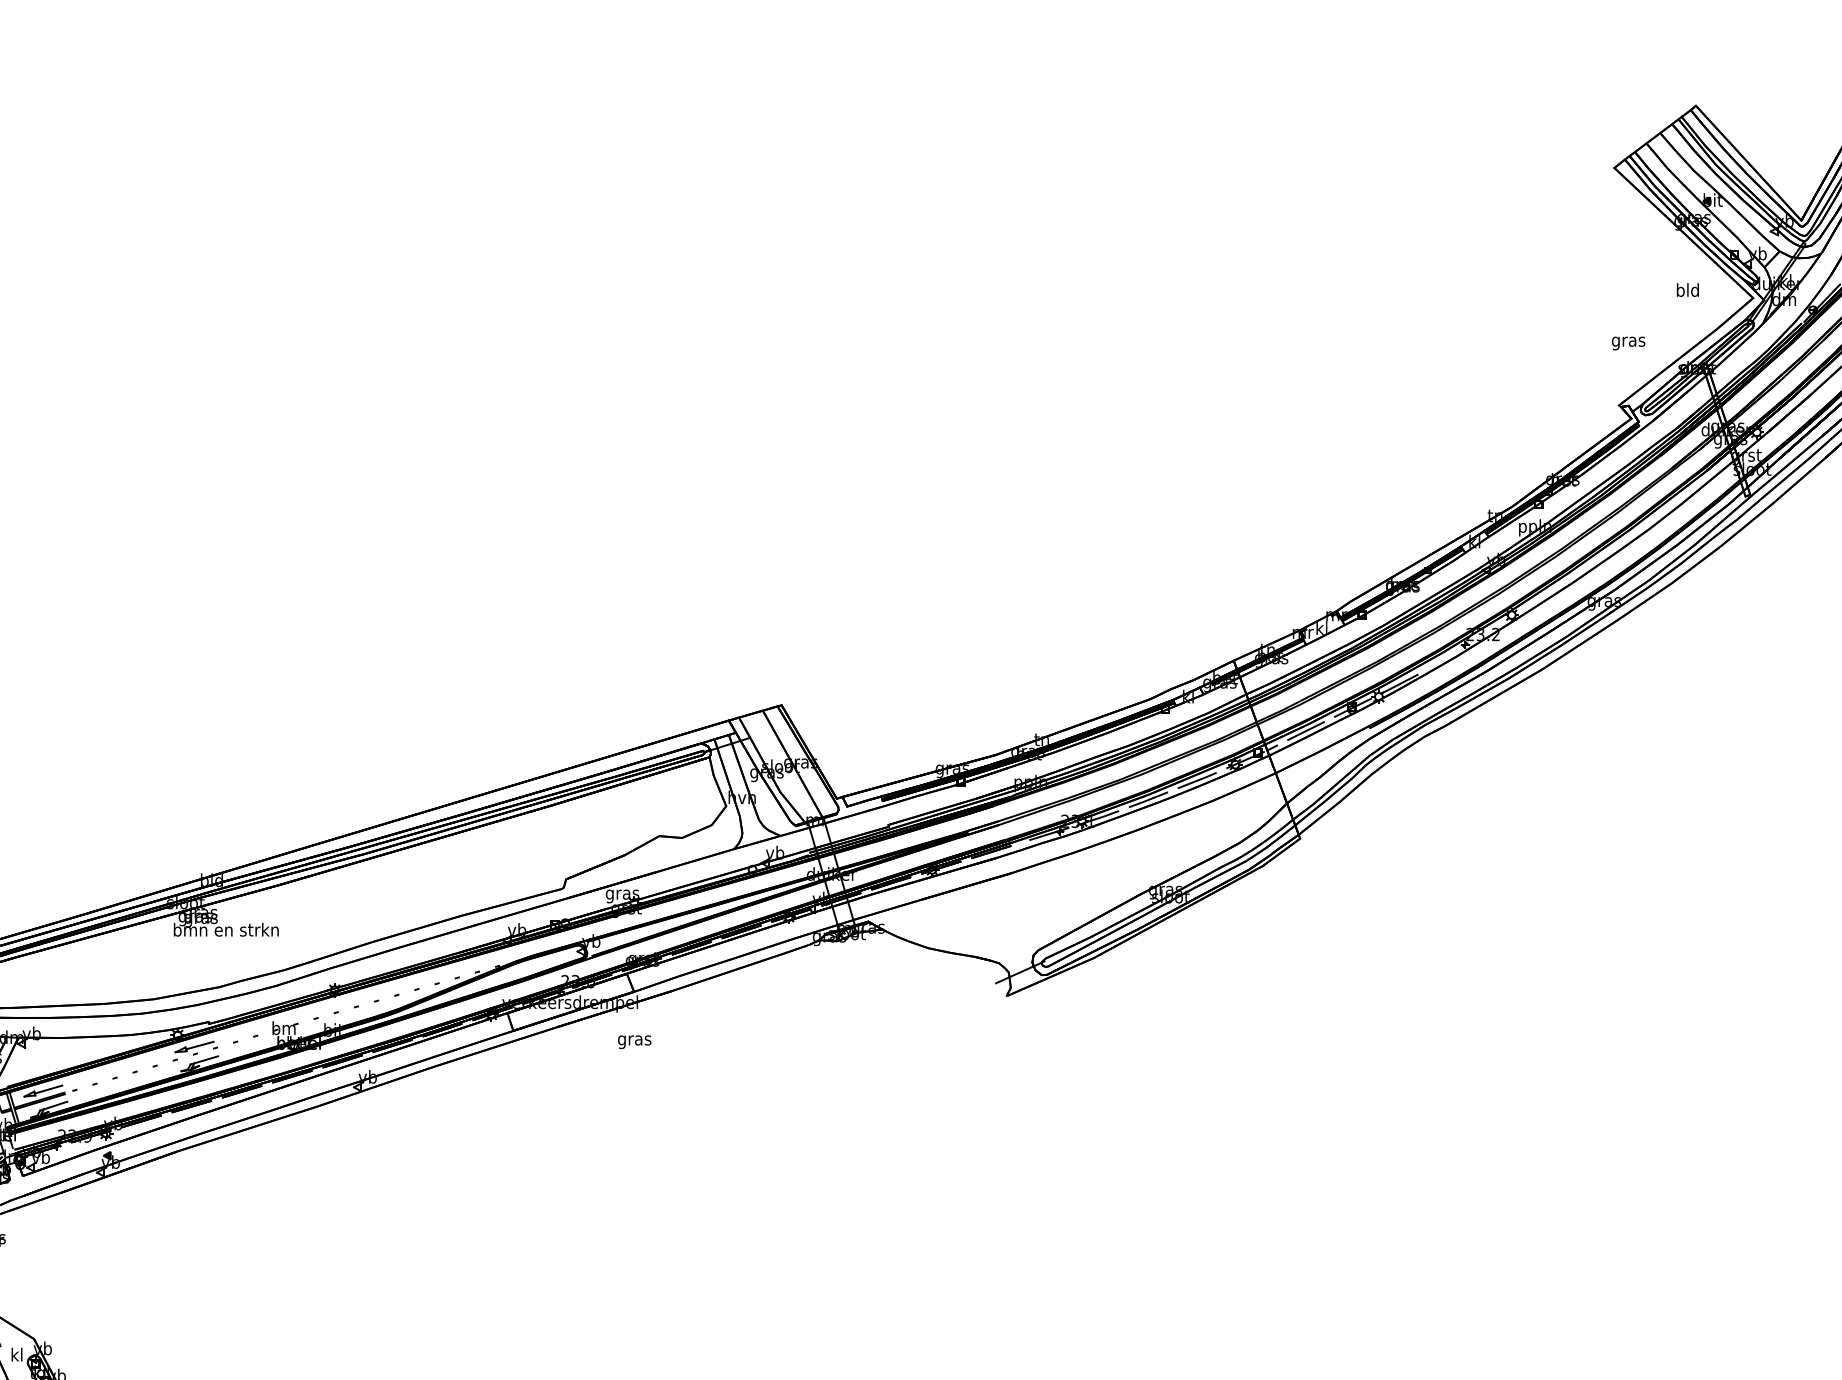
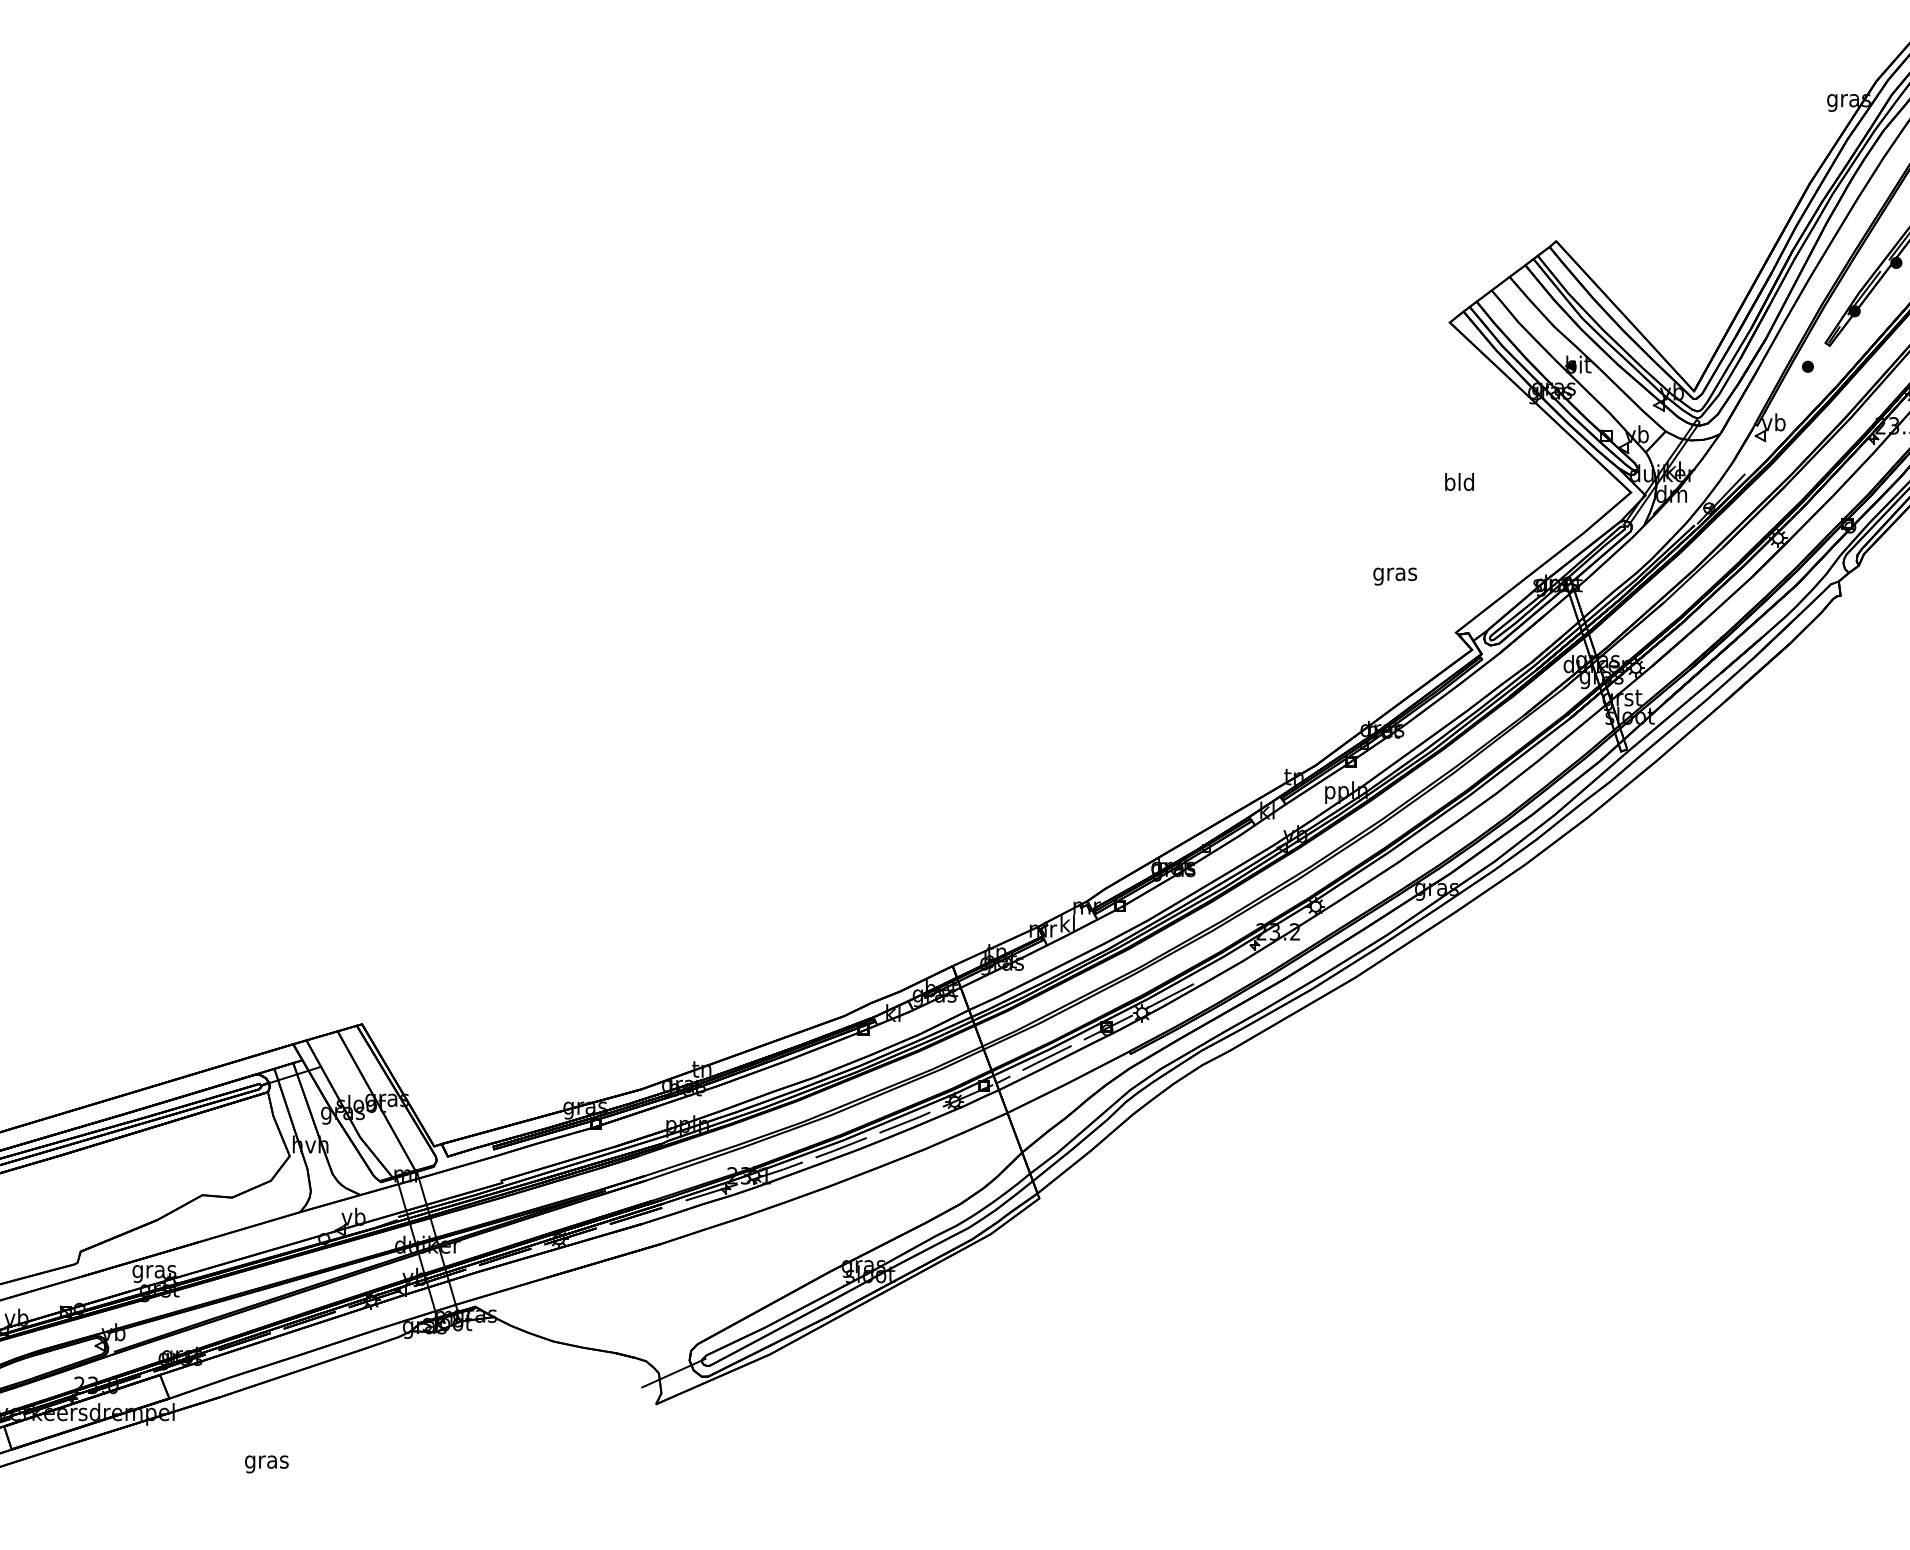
text: (1687, 289) -> (1459, 481), moved
text: (1628, 343) -> (1395, 576), moved
text: (634, 1042) -> (266, 1464), moved

